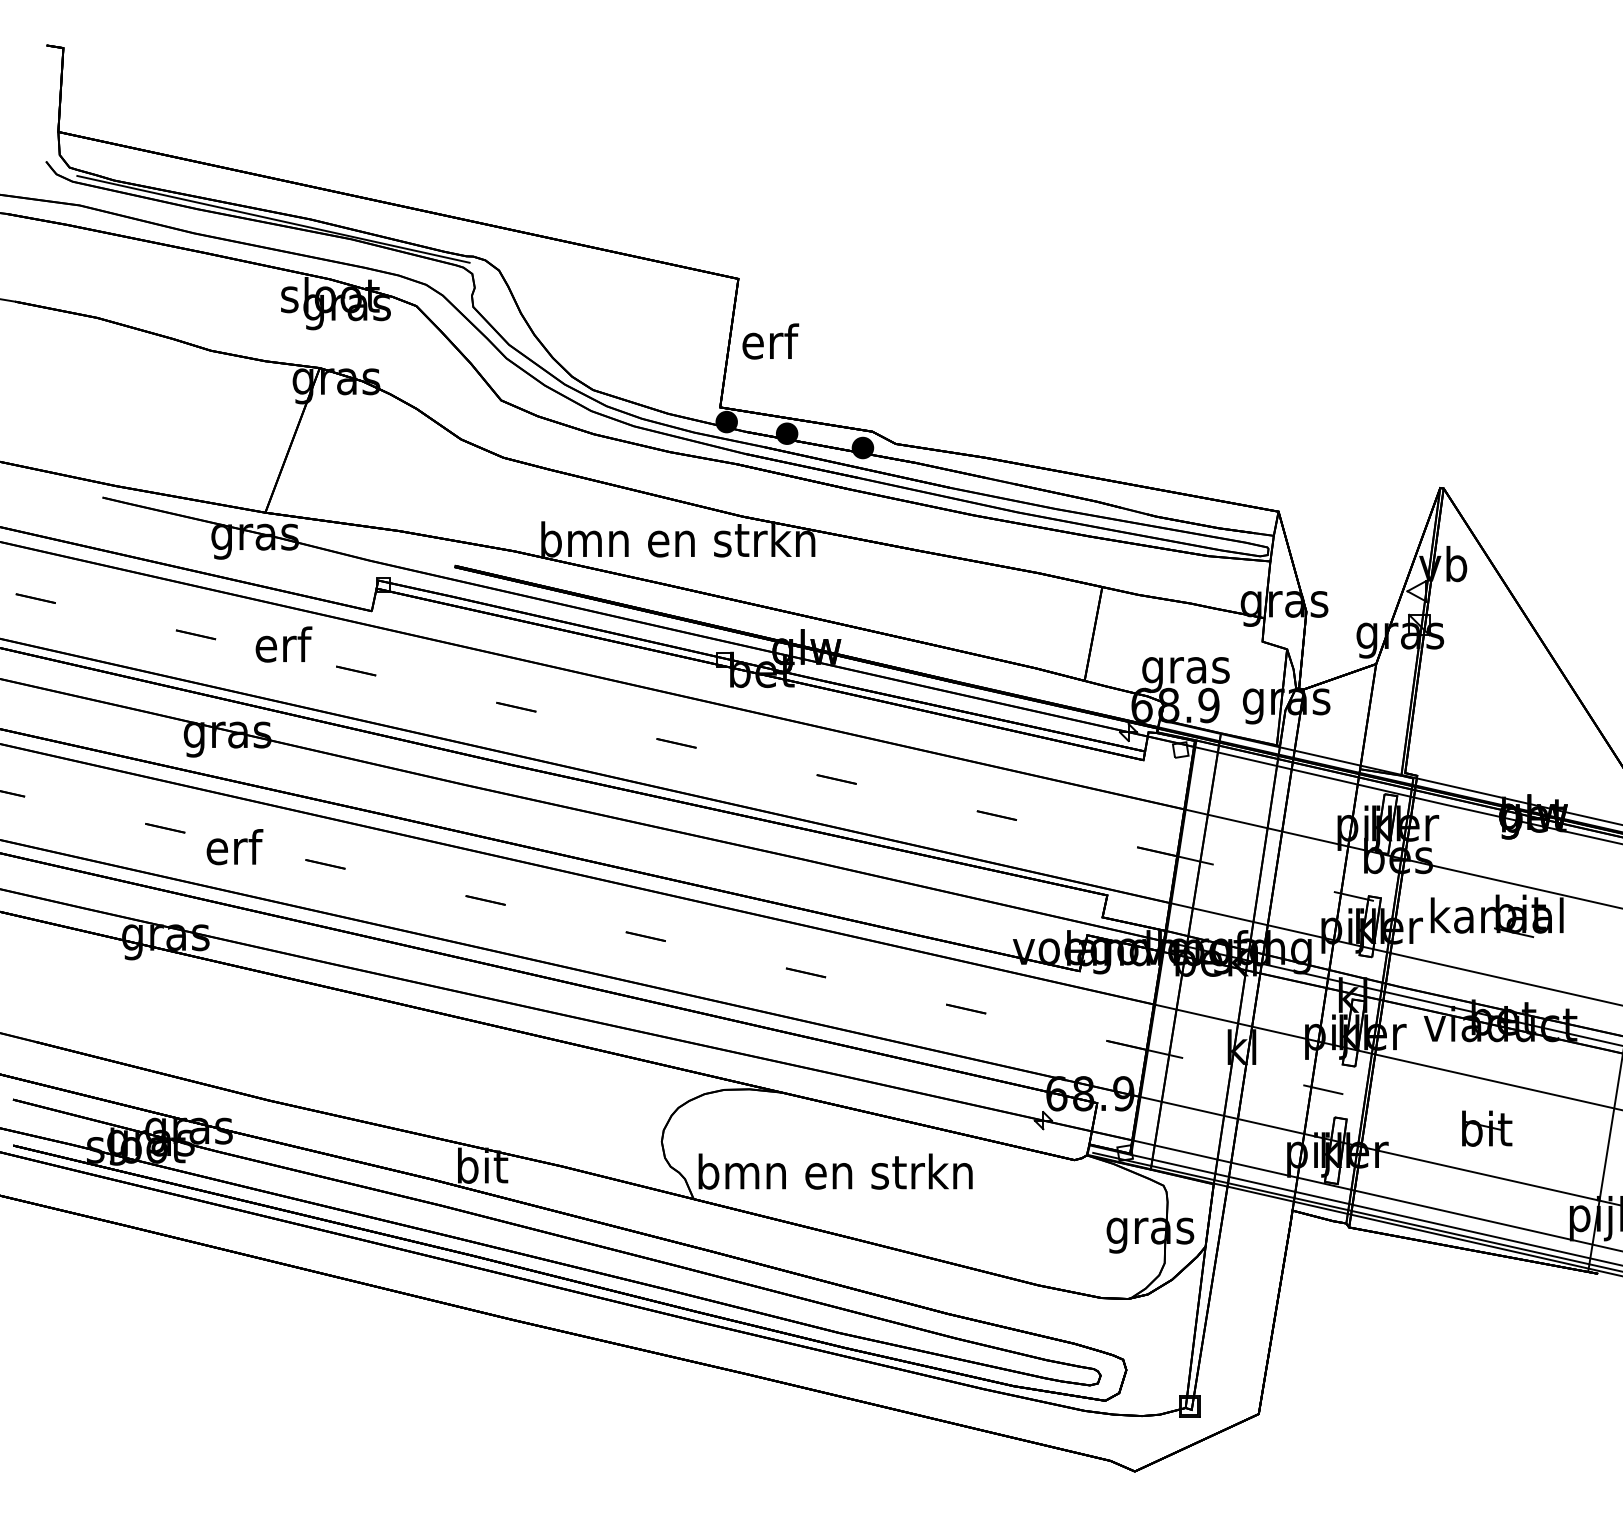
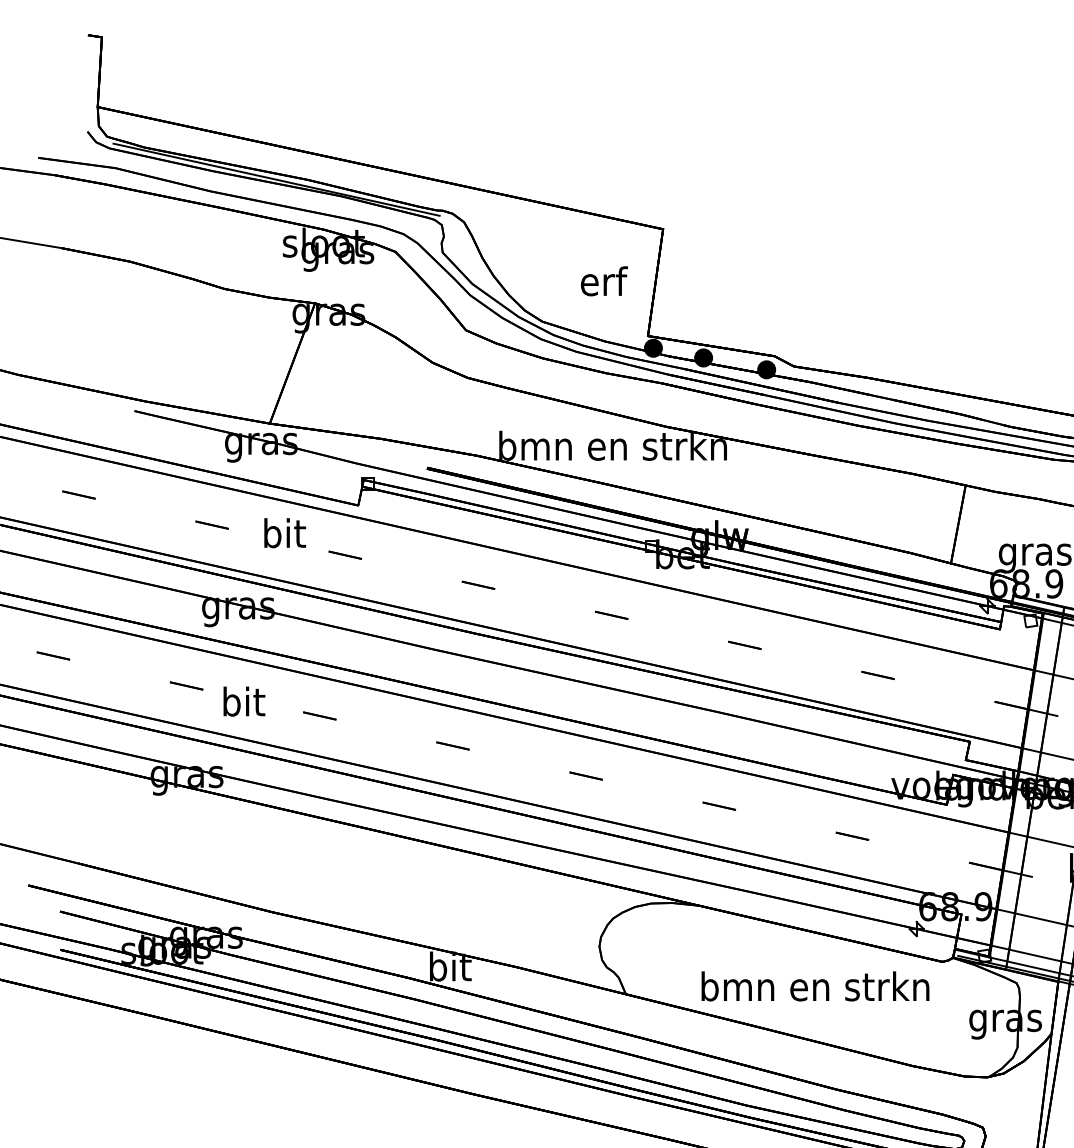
text: (770, 341) -> (604, 281), moved
text: (283, 644) -> (284, 533), erf -> bit
text: (234, 847) -> (244, 701), erf -> bit
text: (835, 1171) -> (815, 986), moved

